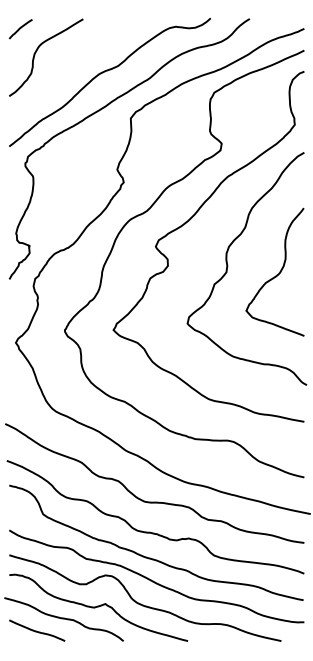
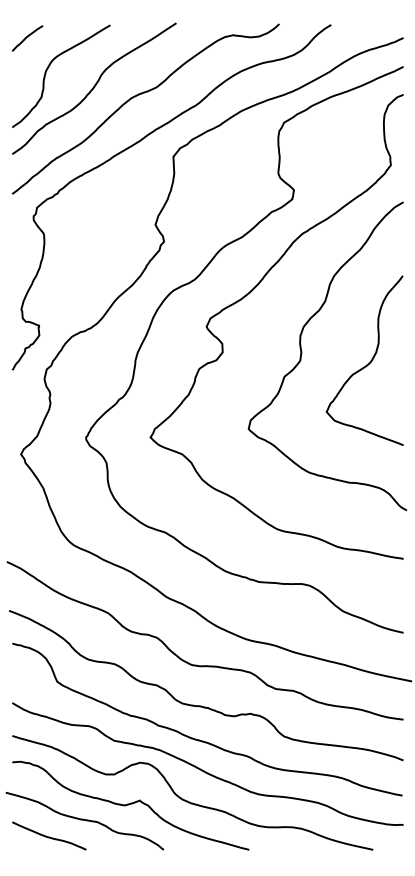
curve: (71, 66) -> (94, 87), added

